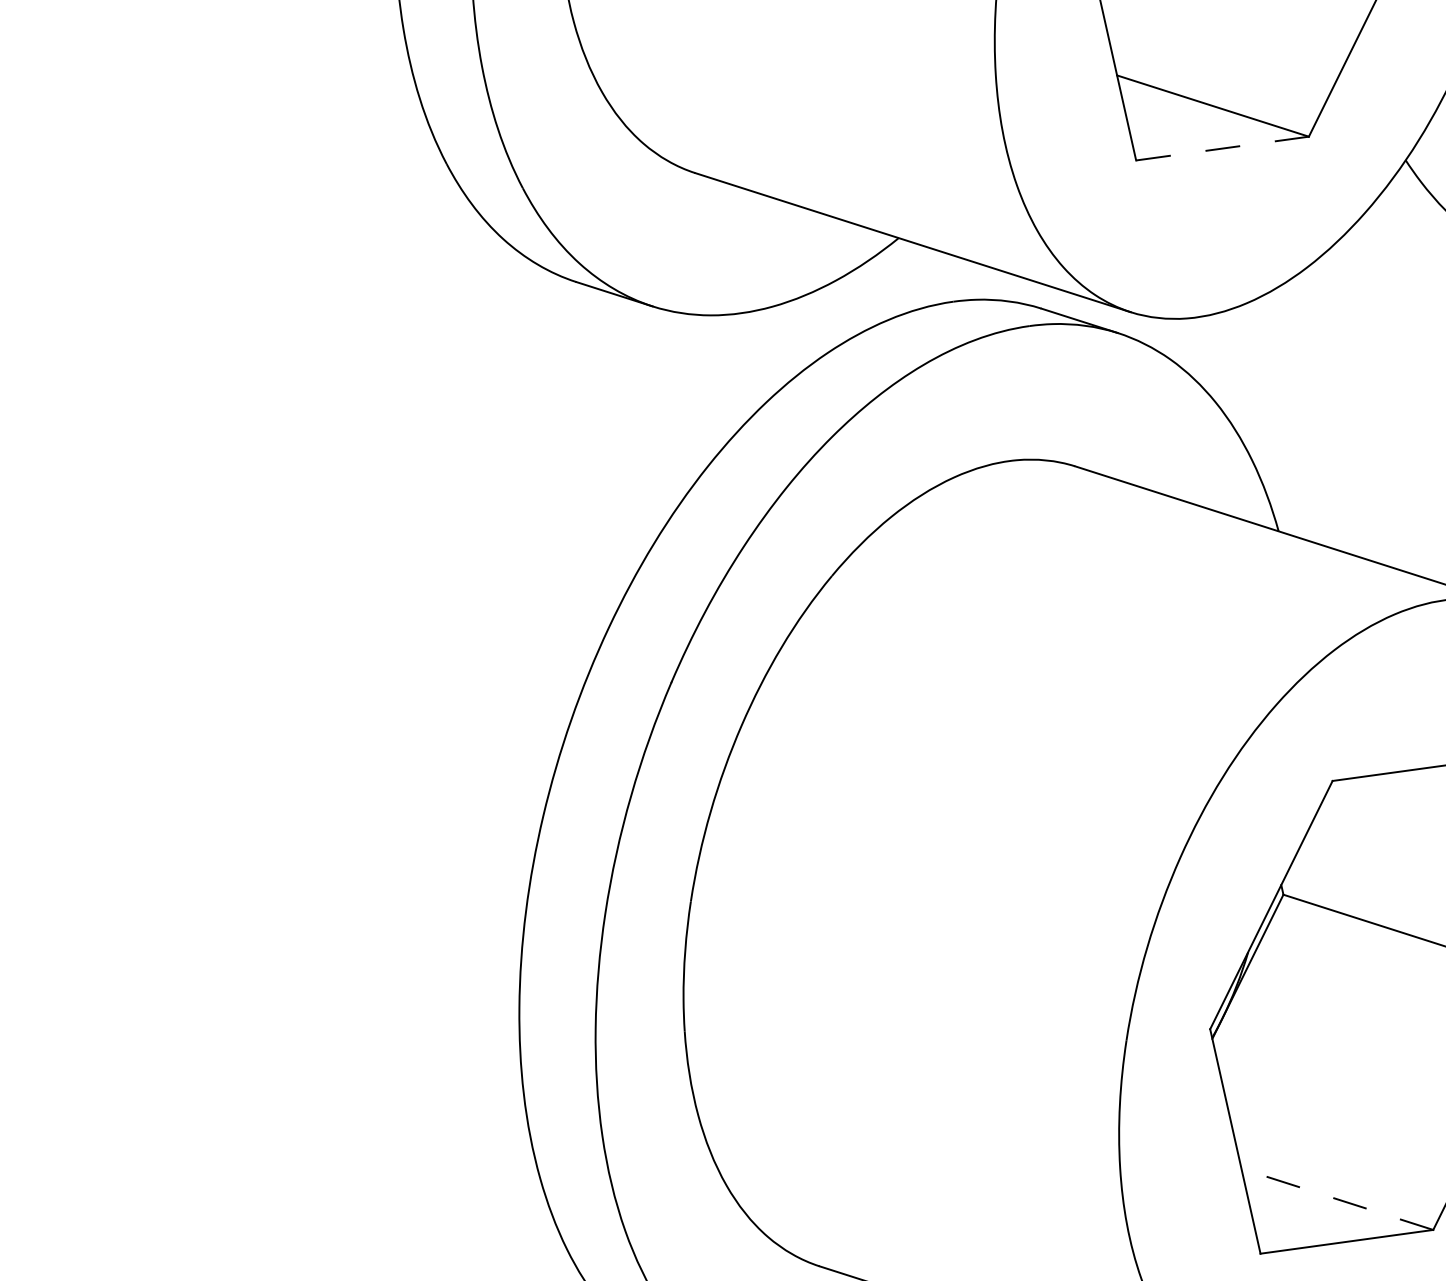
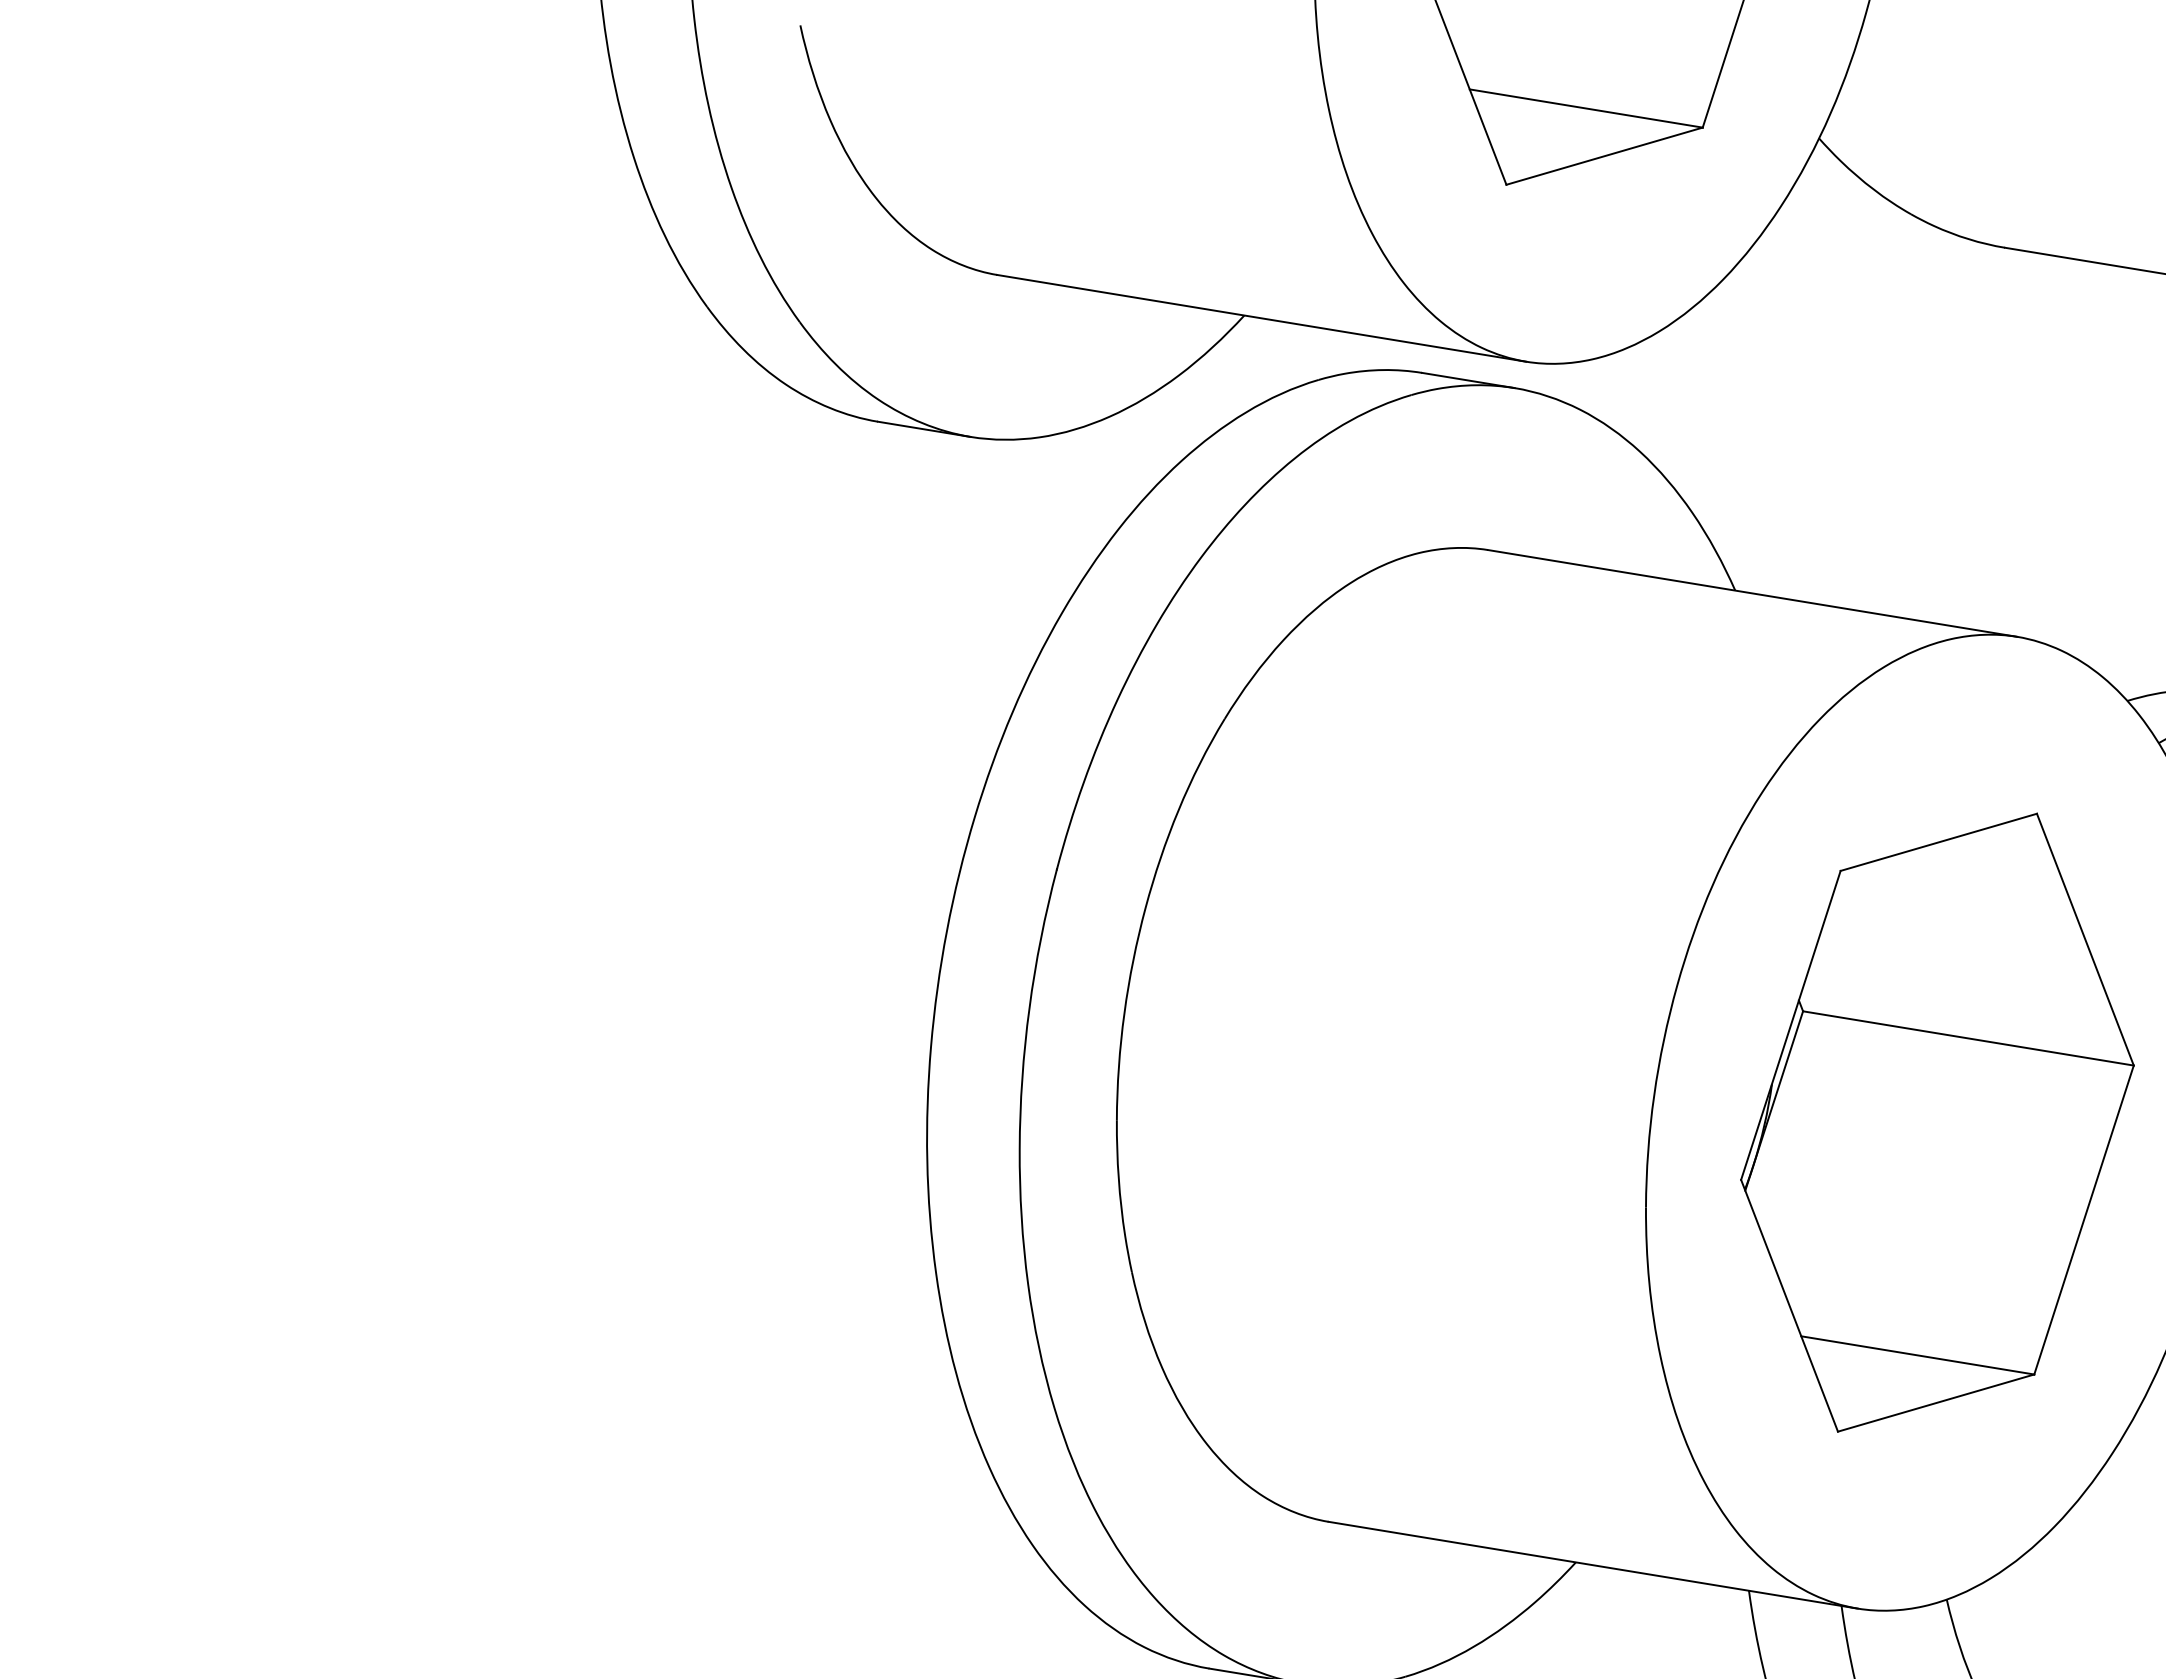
line: (1223, 148) -> (1605, 156), dashed -> solid
line: (1337, 1199) -> (1917, 1355), dashed -> solid

